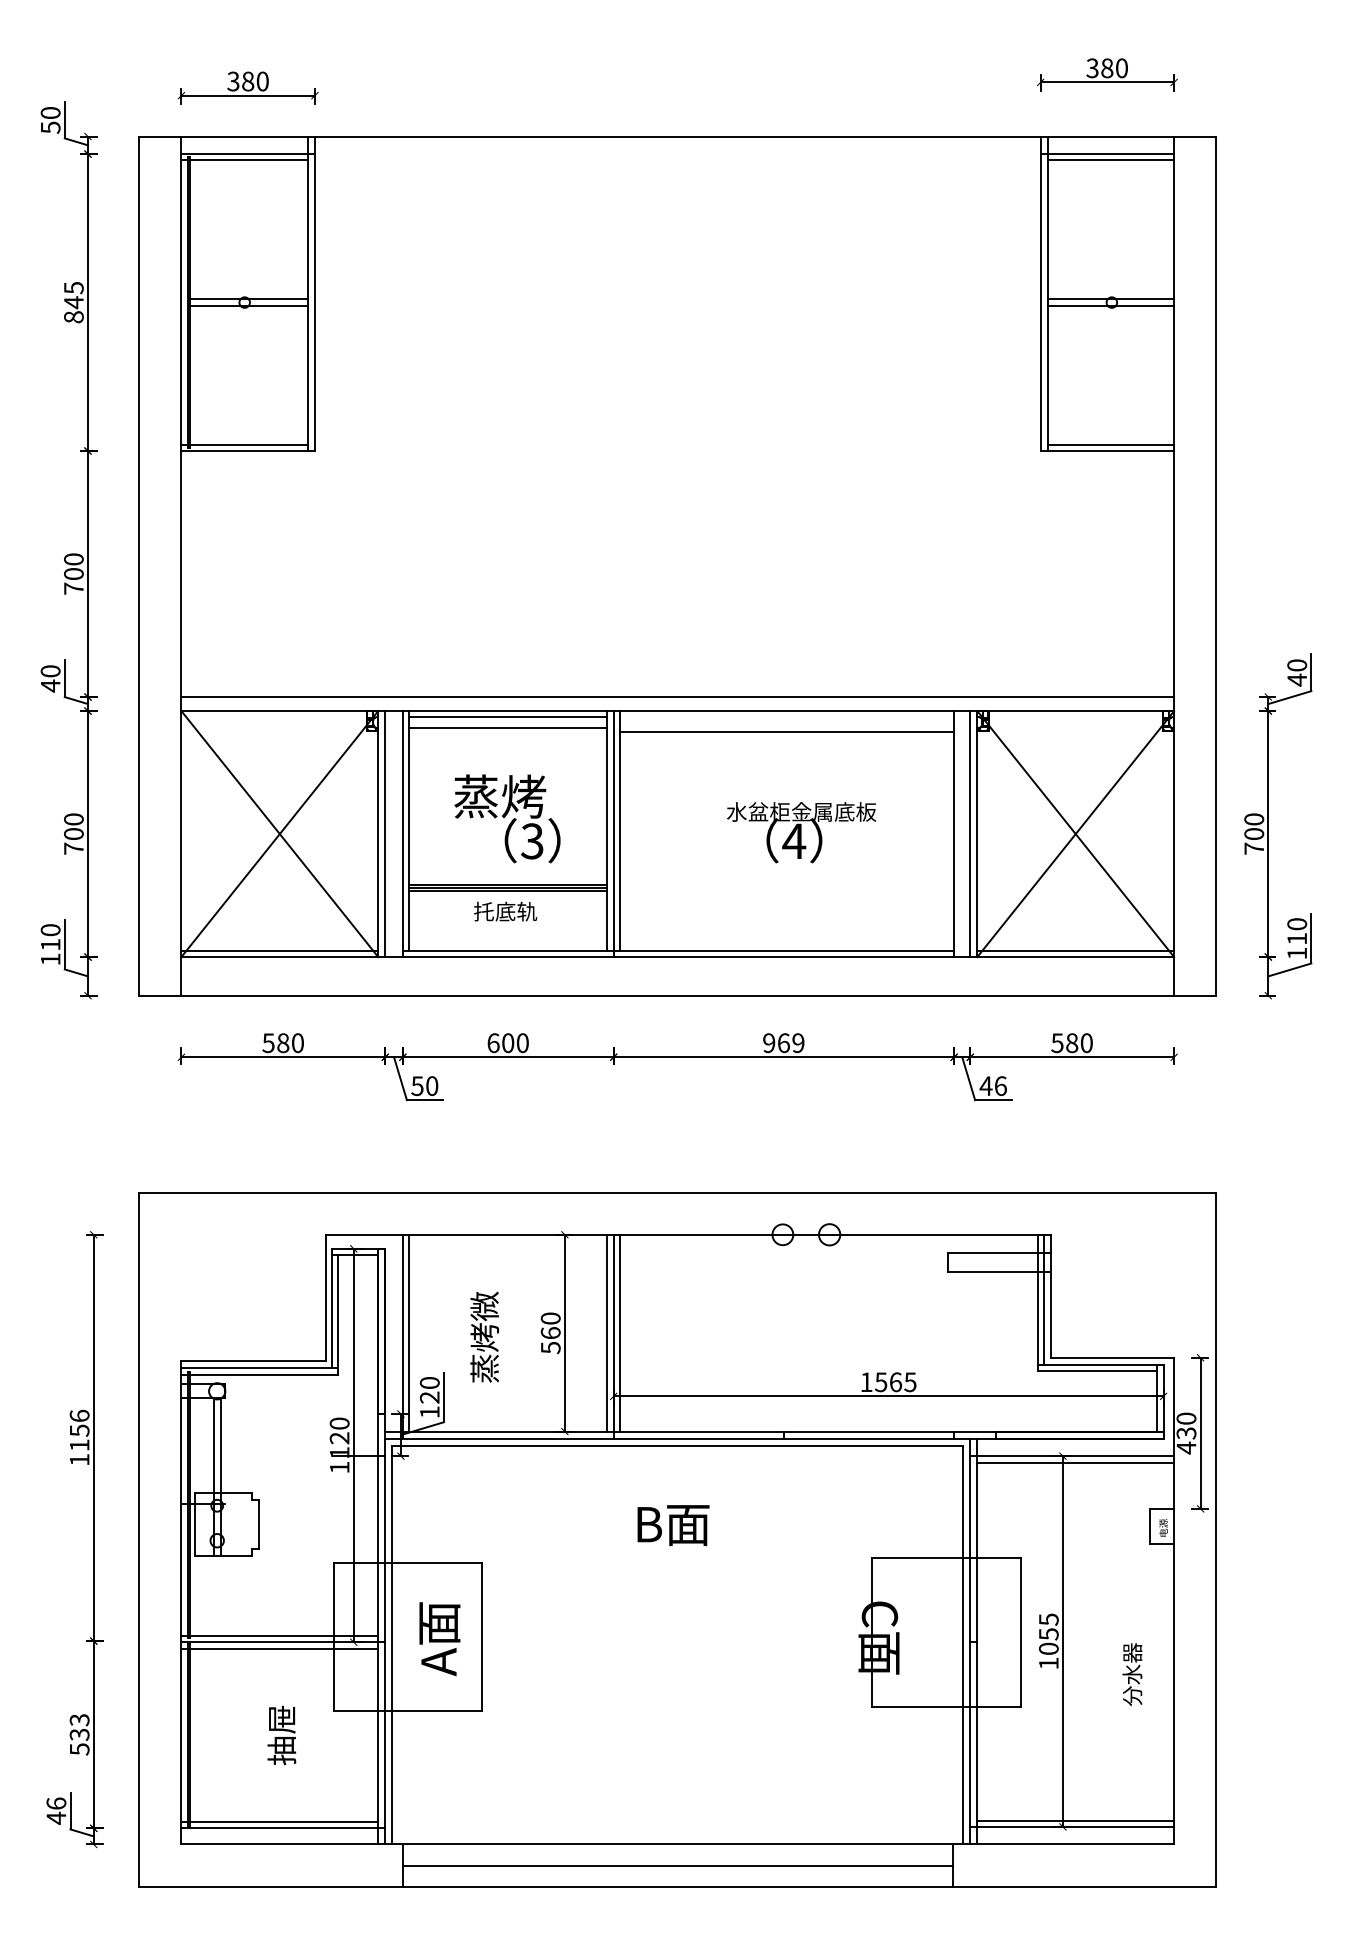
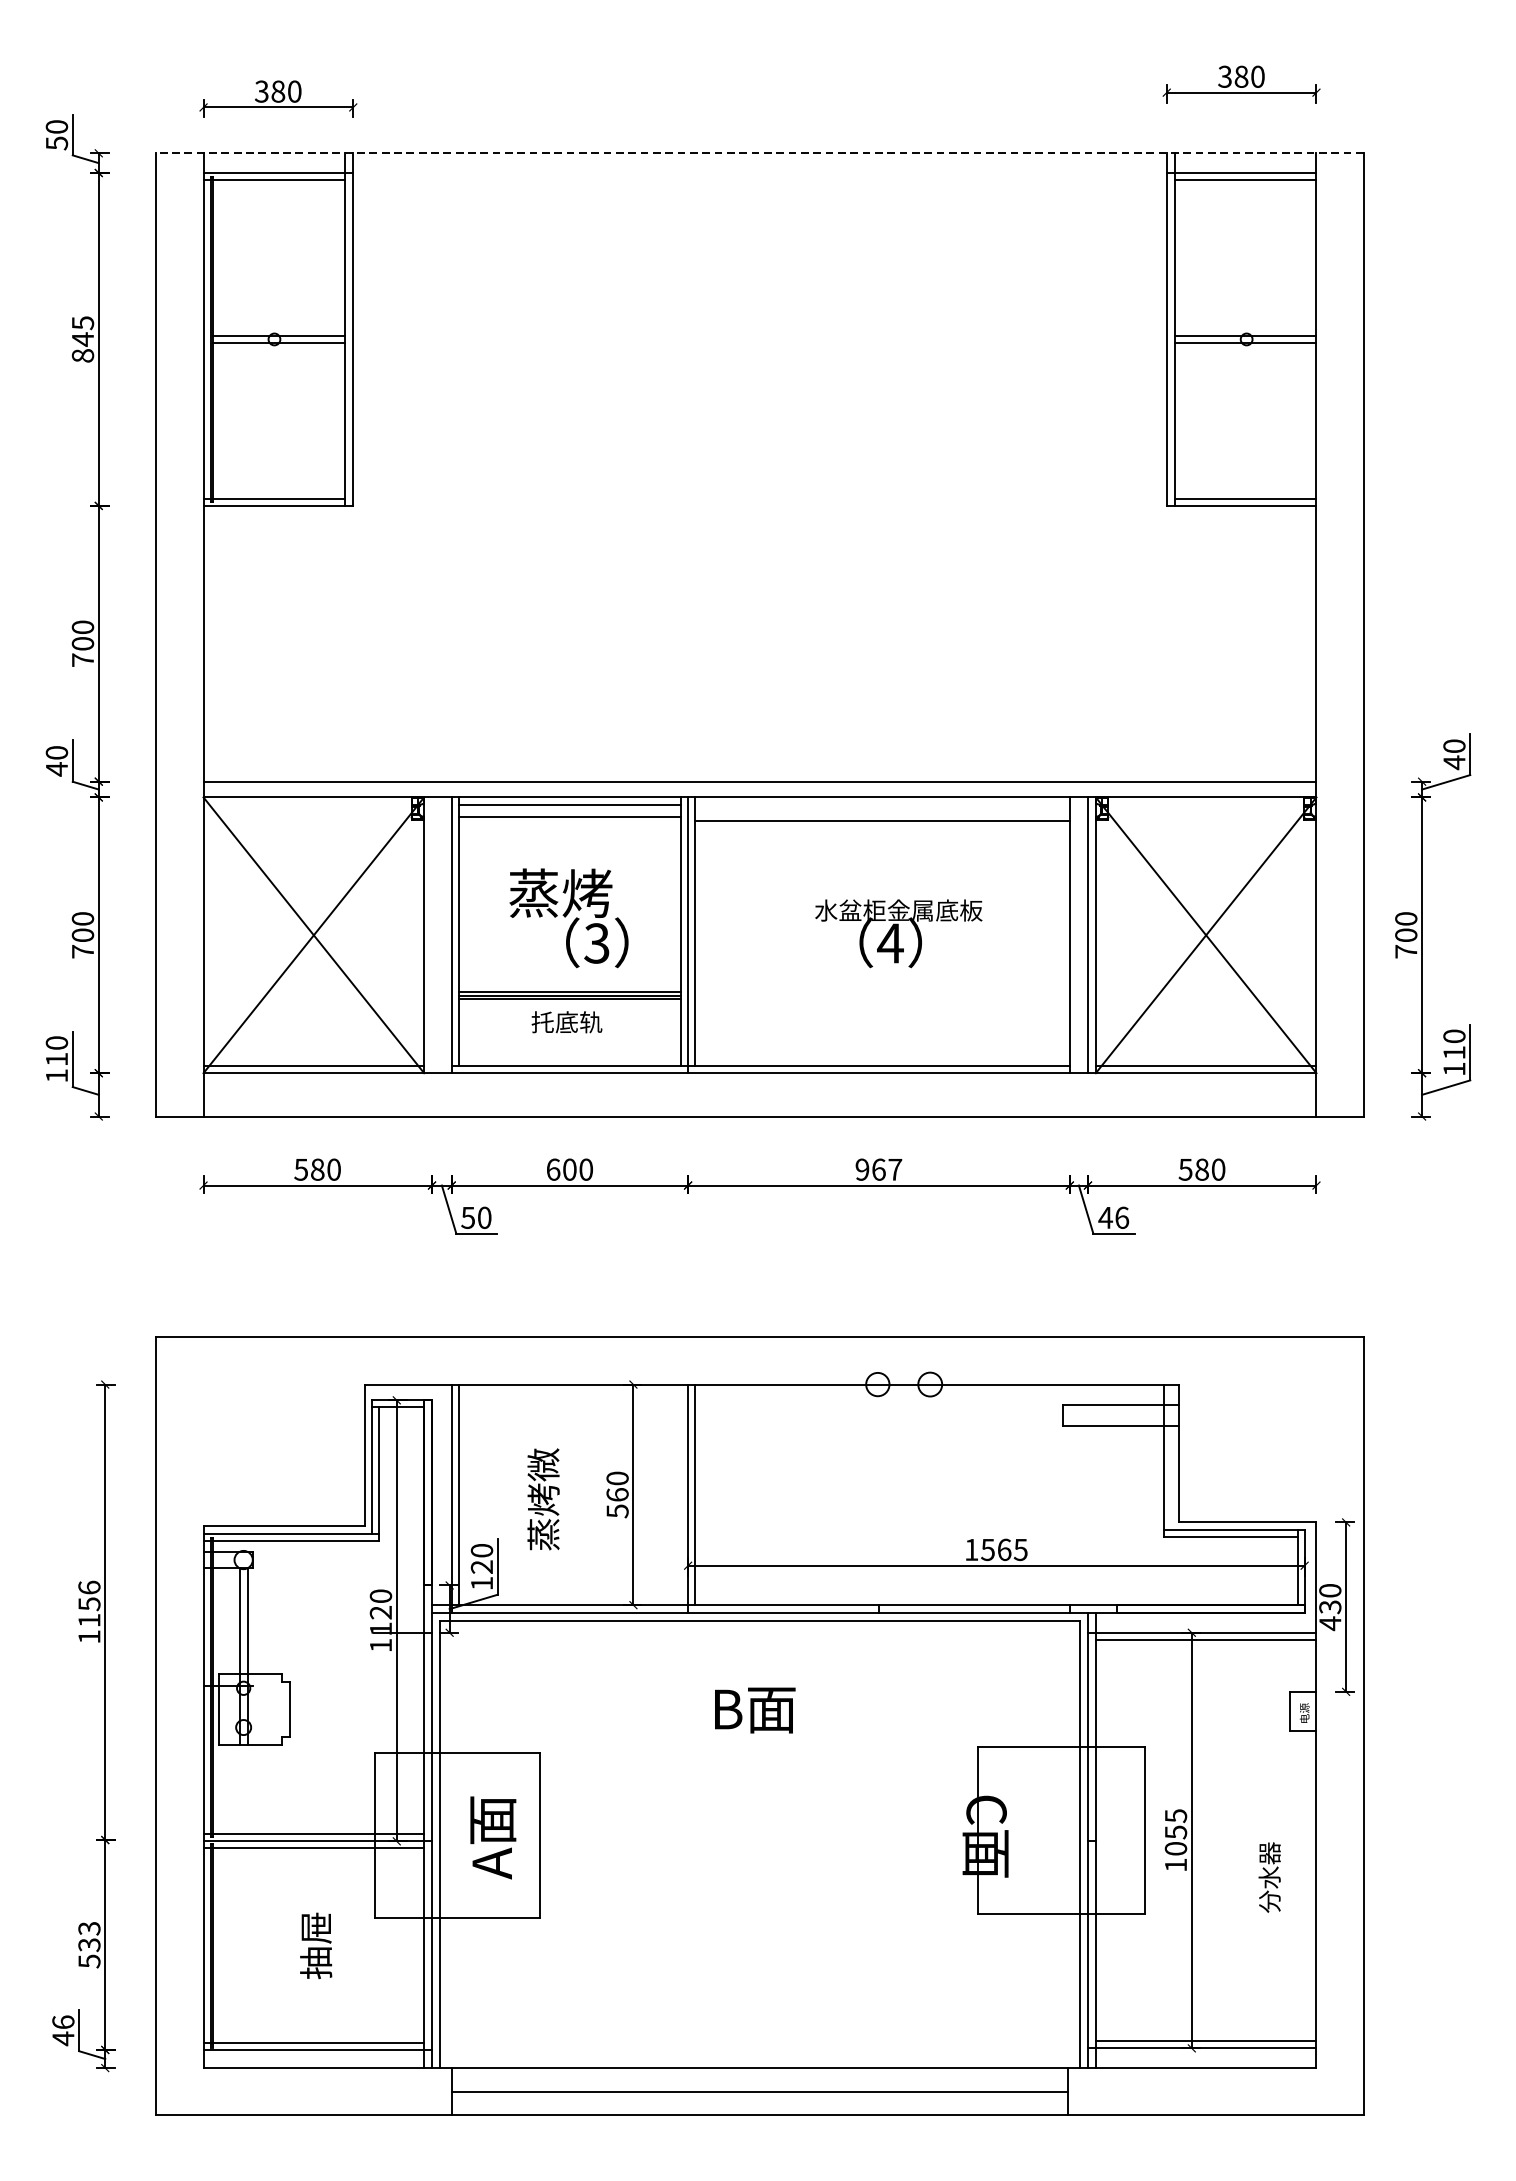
line: (677, 136) -> (759, 153), solid -> dashed
line: (385, 834) -> (432, 935), removed
text: (798, 1043) -> (895, 1170), 969 -> 967
line: (1044, 1299) -> (1171, 1457), removed
line: (607, 1332) -> (681, 1494), removed

